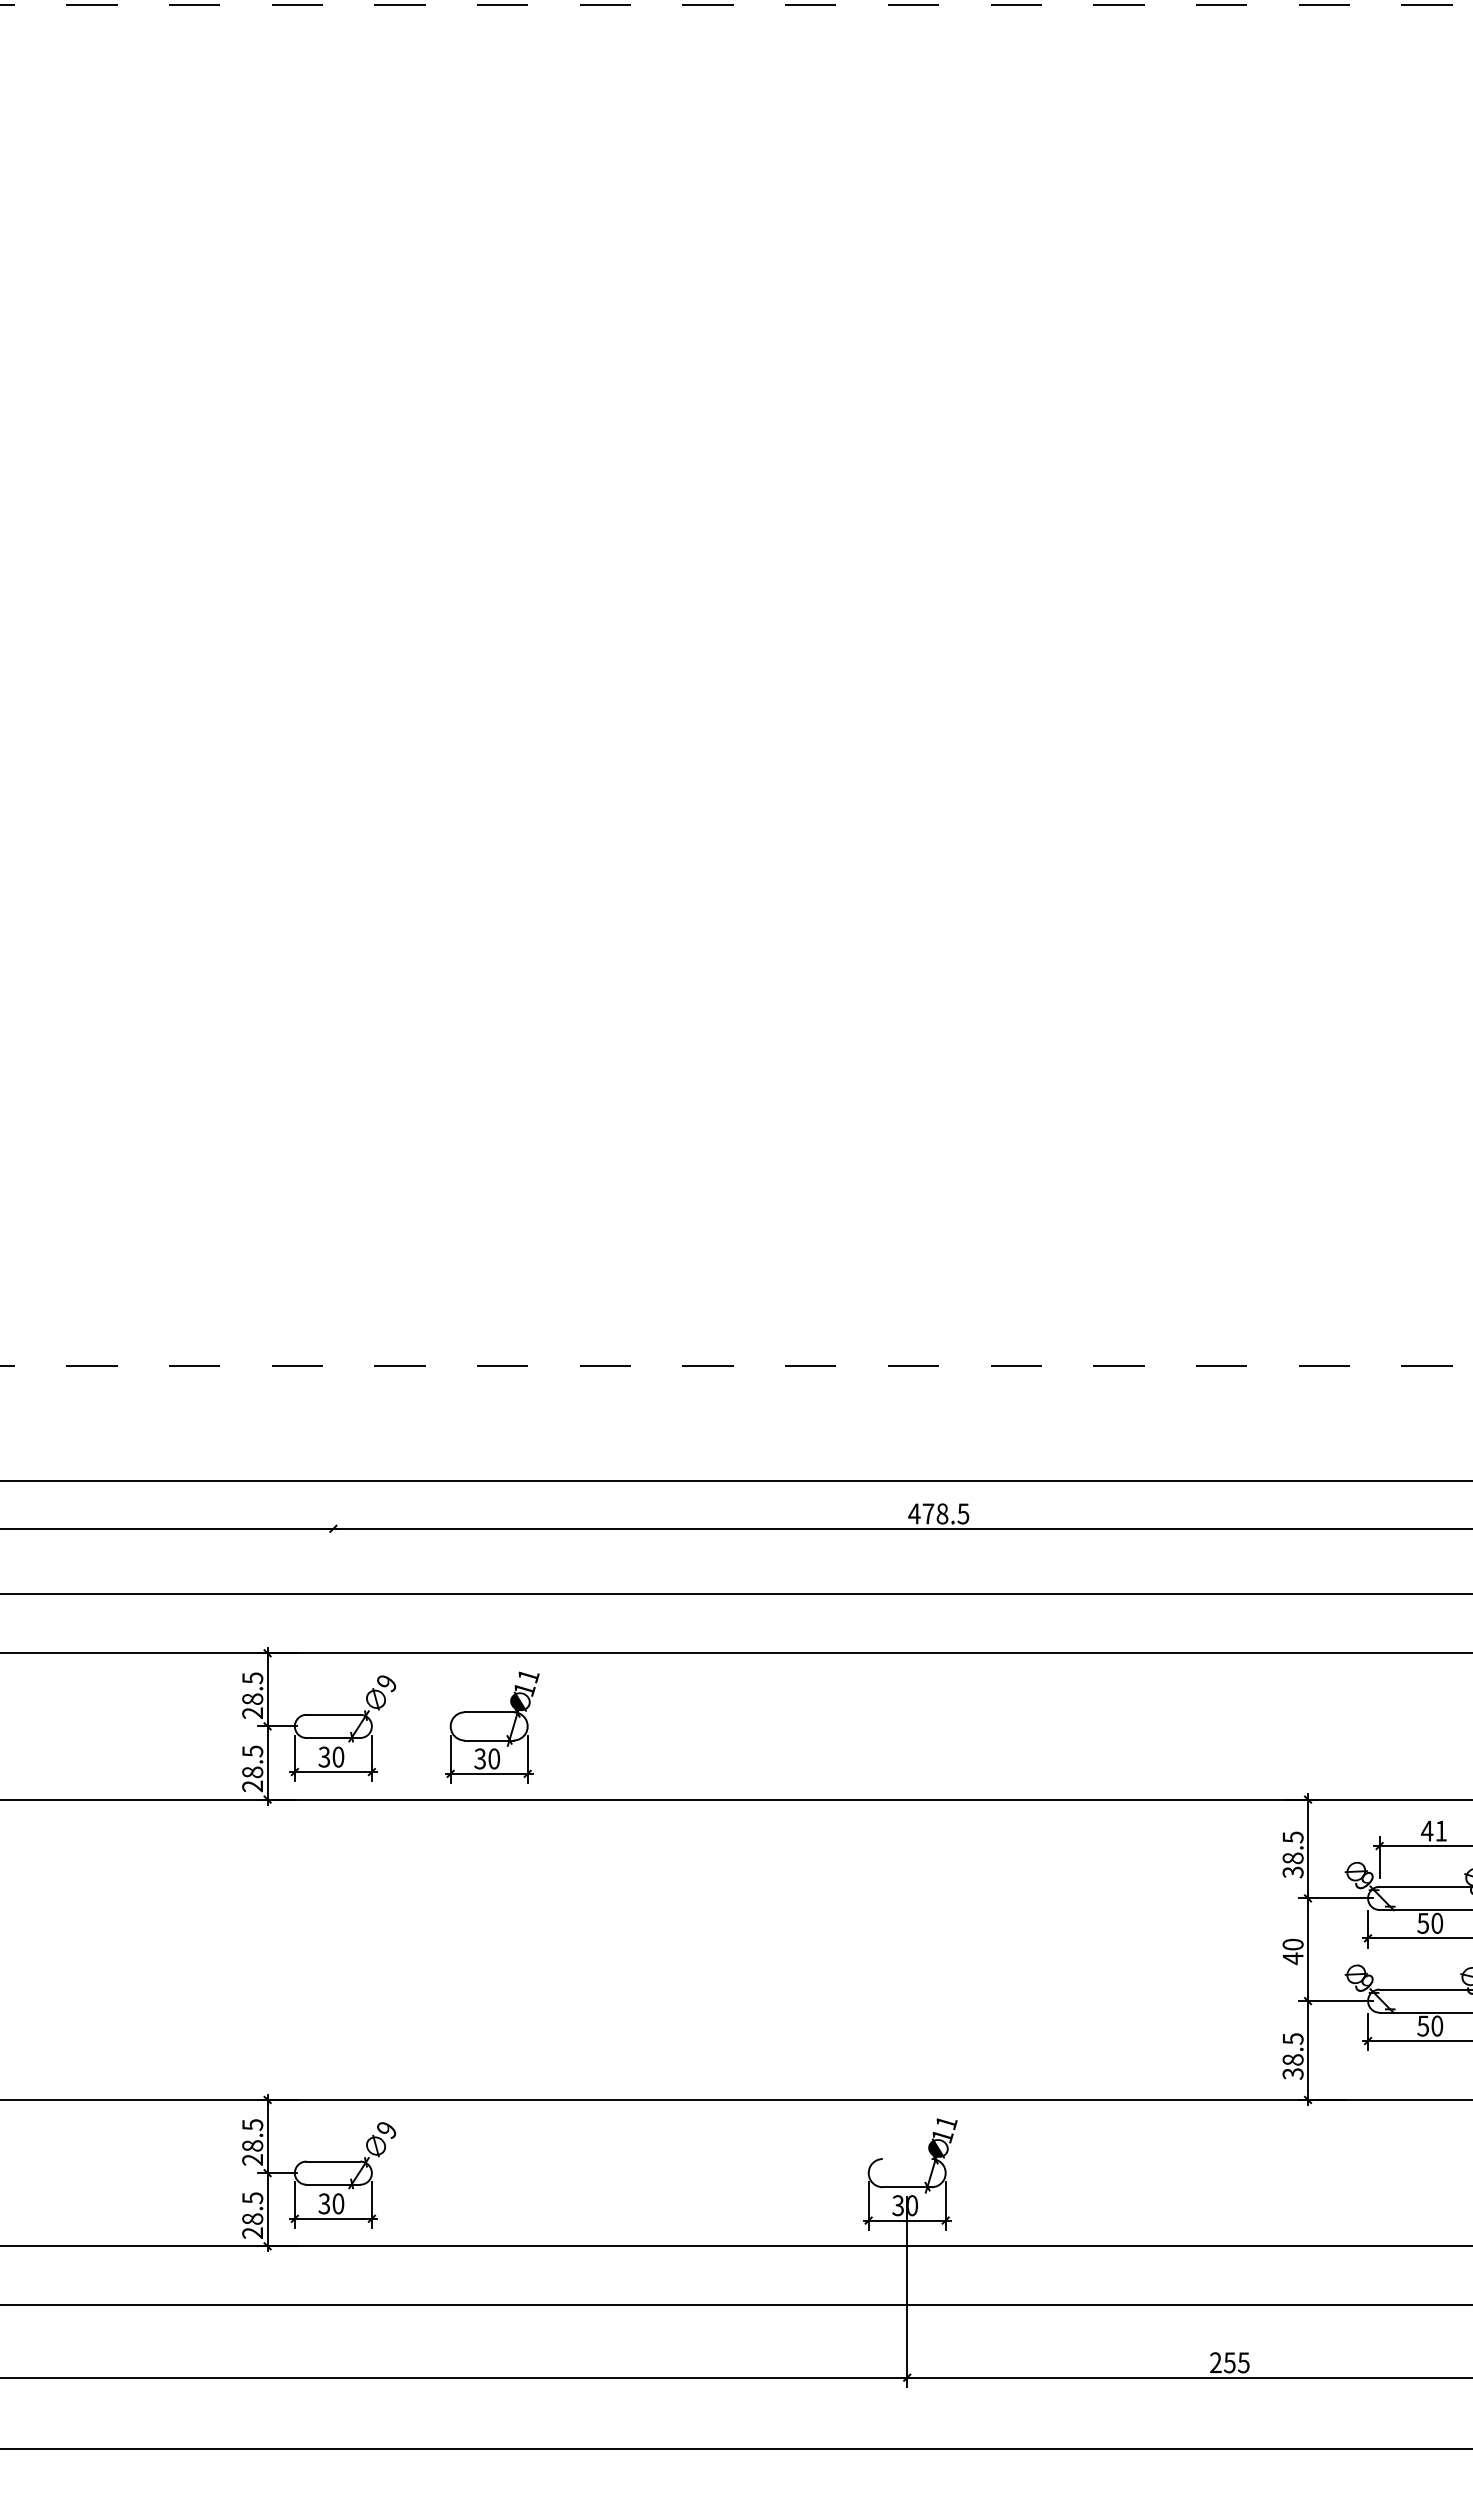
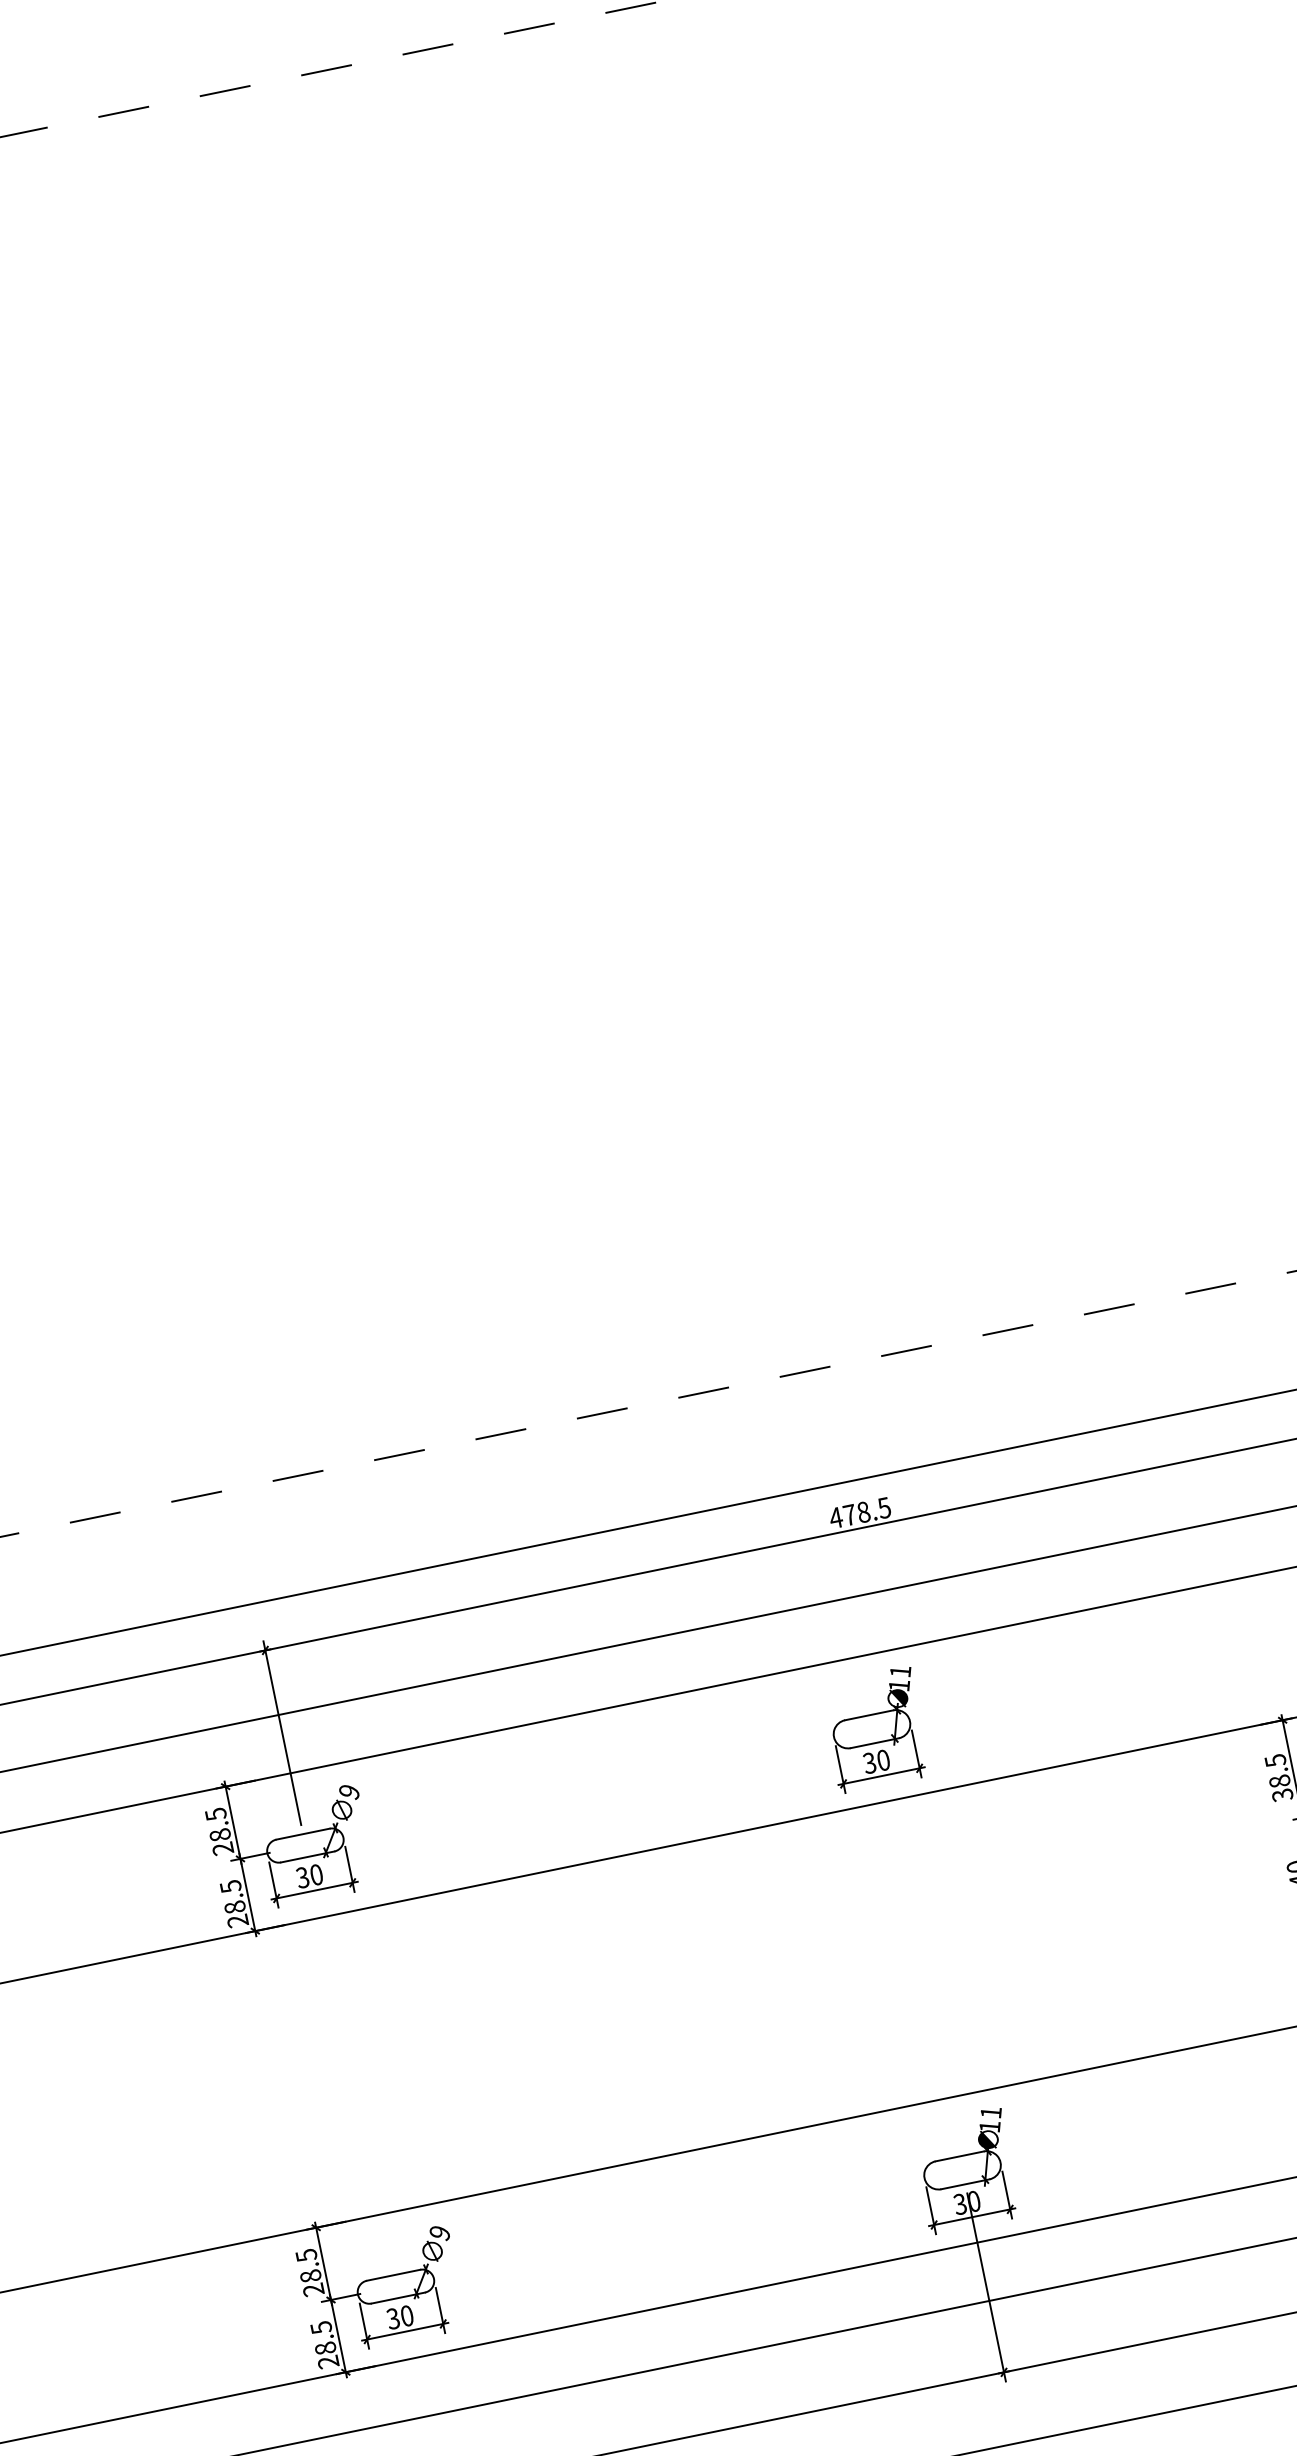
line: (333, 1612) -> (282, 1733), added
part: (492, 1727) -> (875, 1729), moved
line: (906, 2159) -> (959, 2157), added

